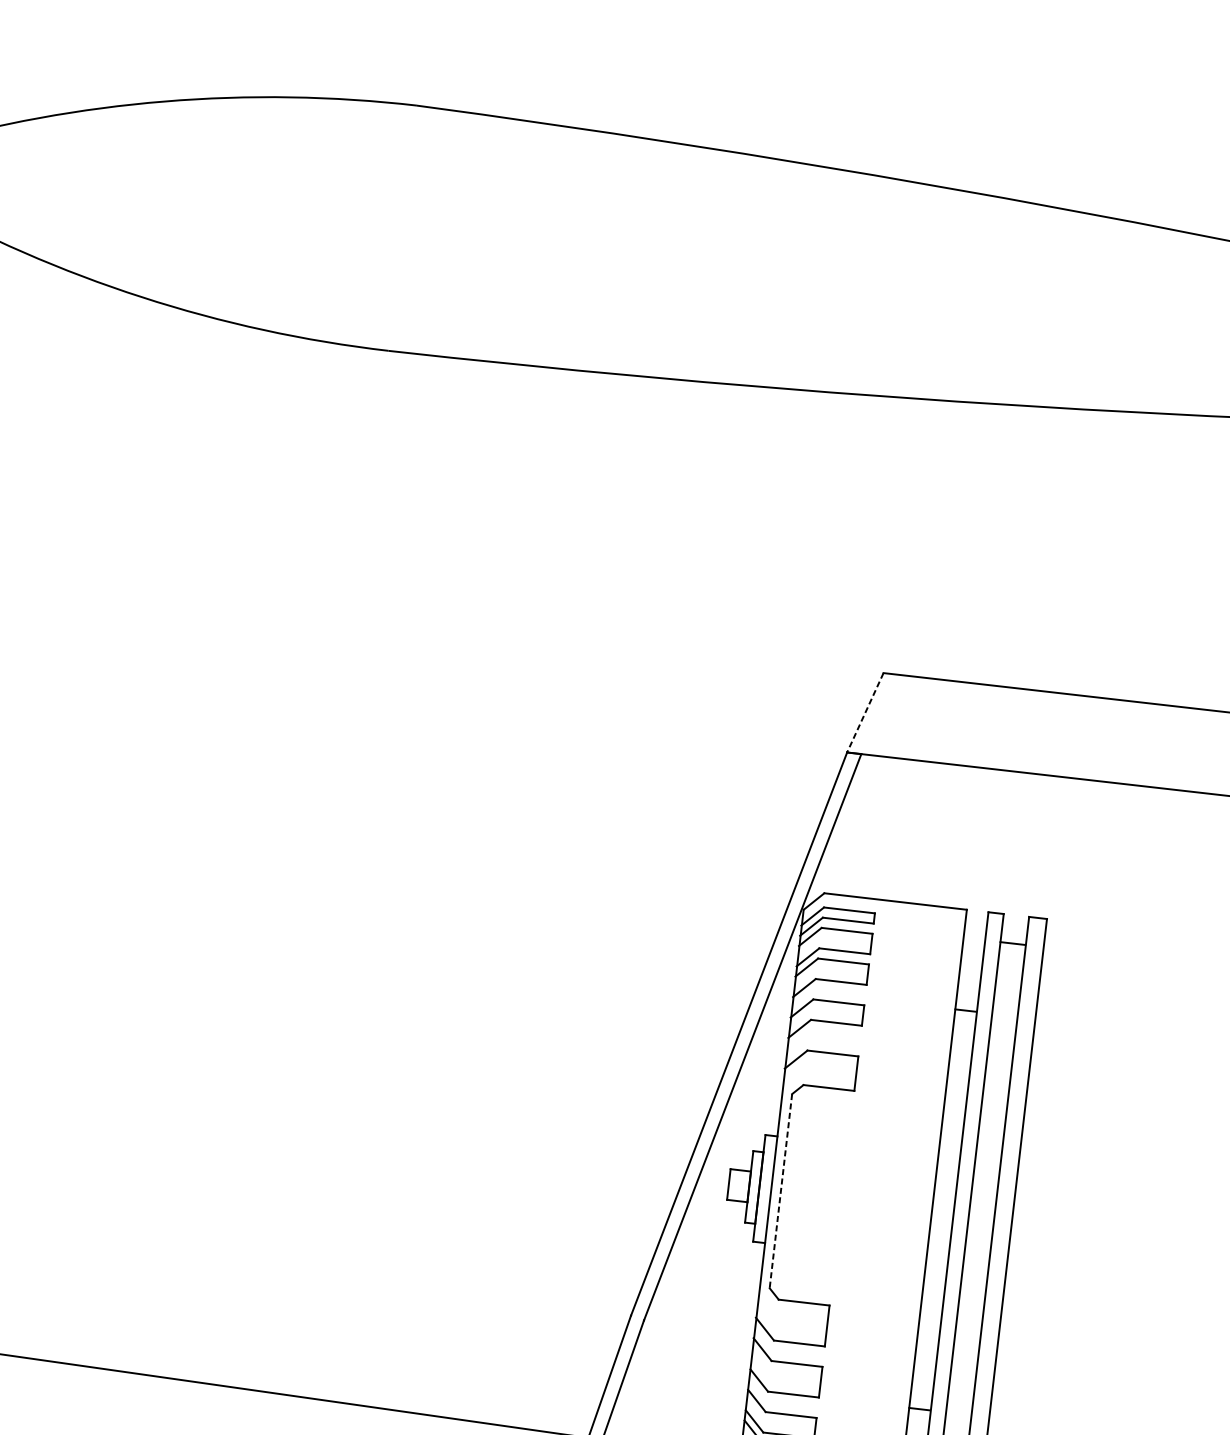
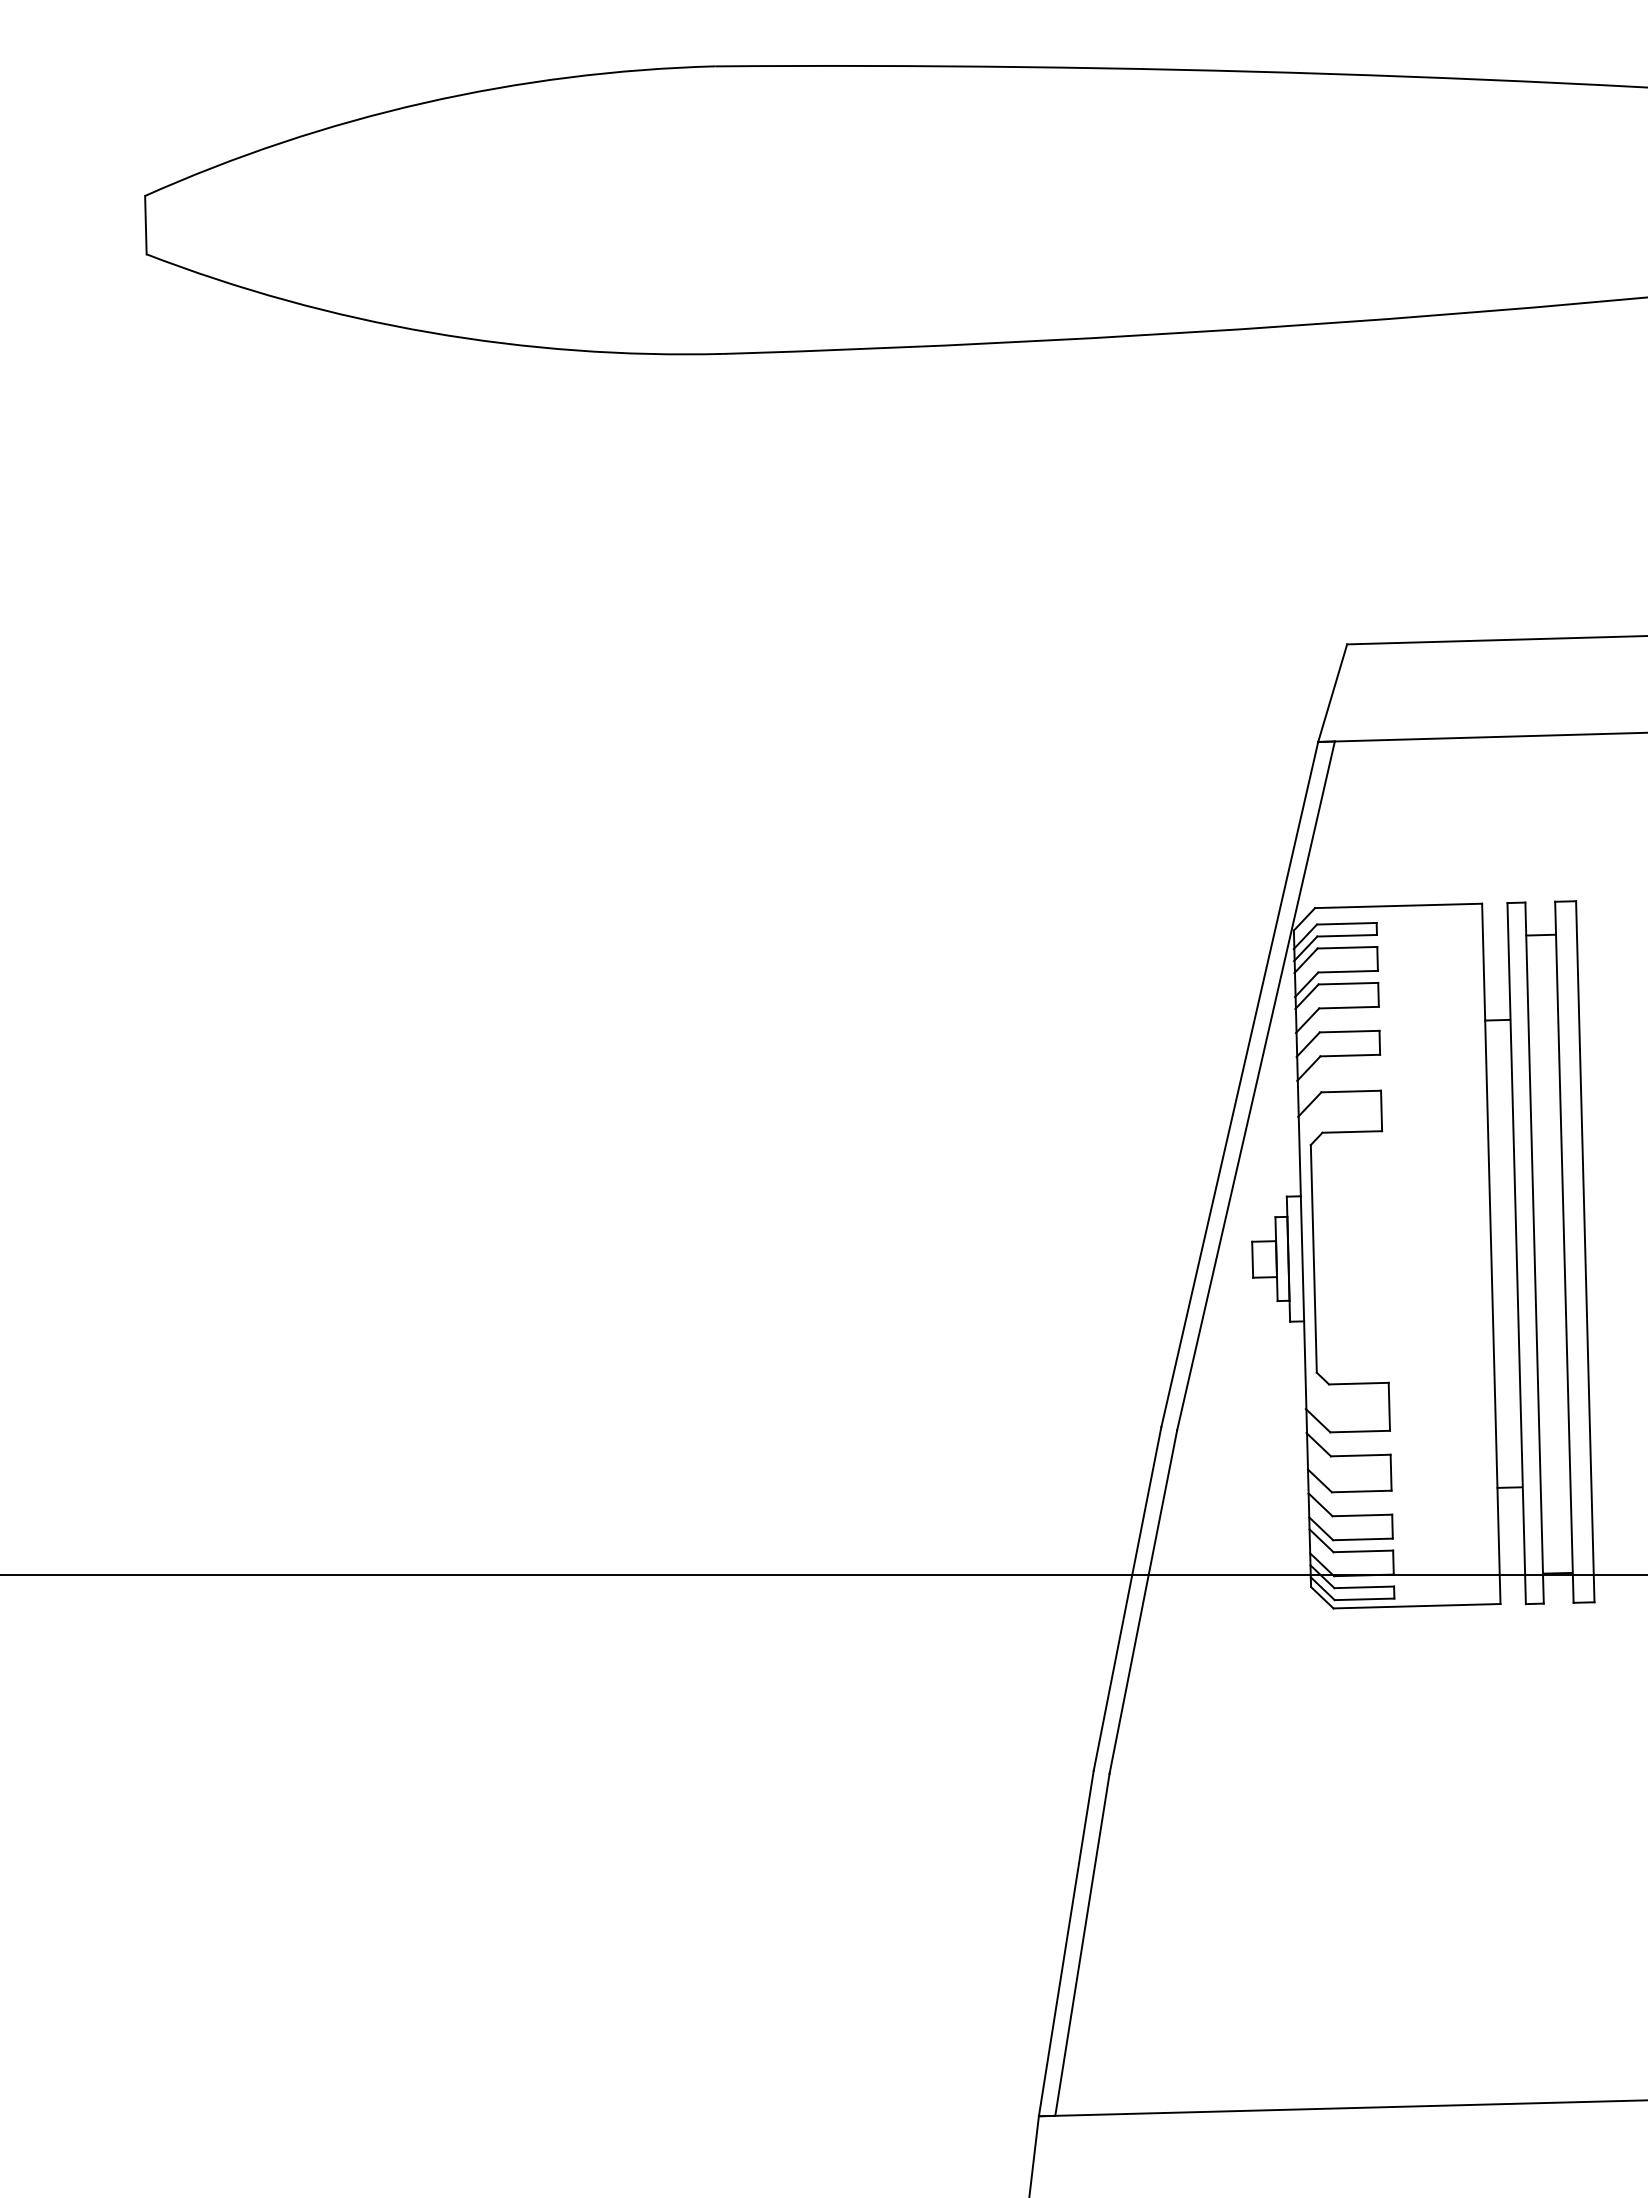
line: (865, 713) -> (1332, 693), dashed -> solid
line: (780, 1190) -> (1313, 1258), dashed -> solid

